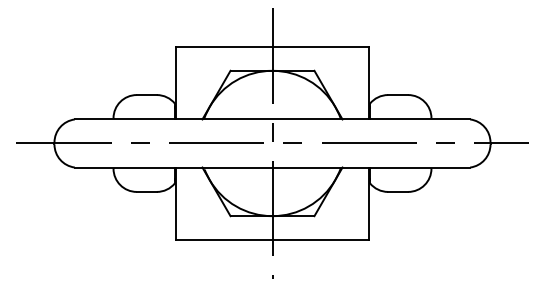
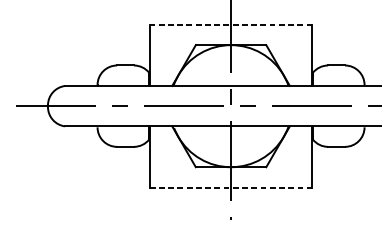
line: (272, 46) -> (231, 24), solid -> dashed
line: (272, 240) -> (231, 187), solid -> dashed

